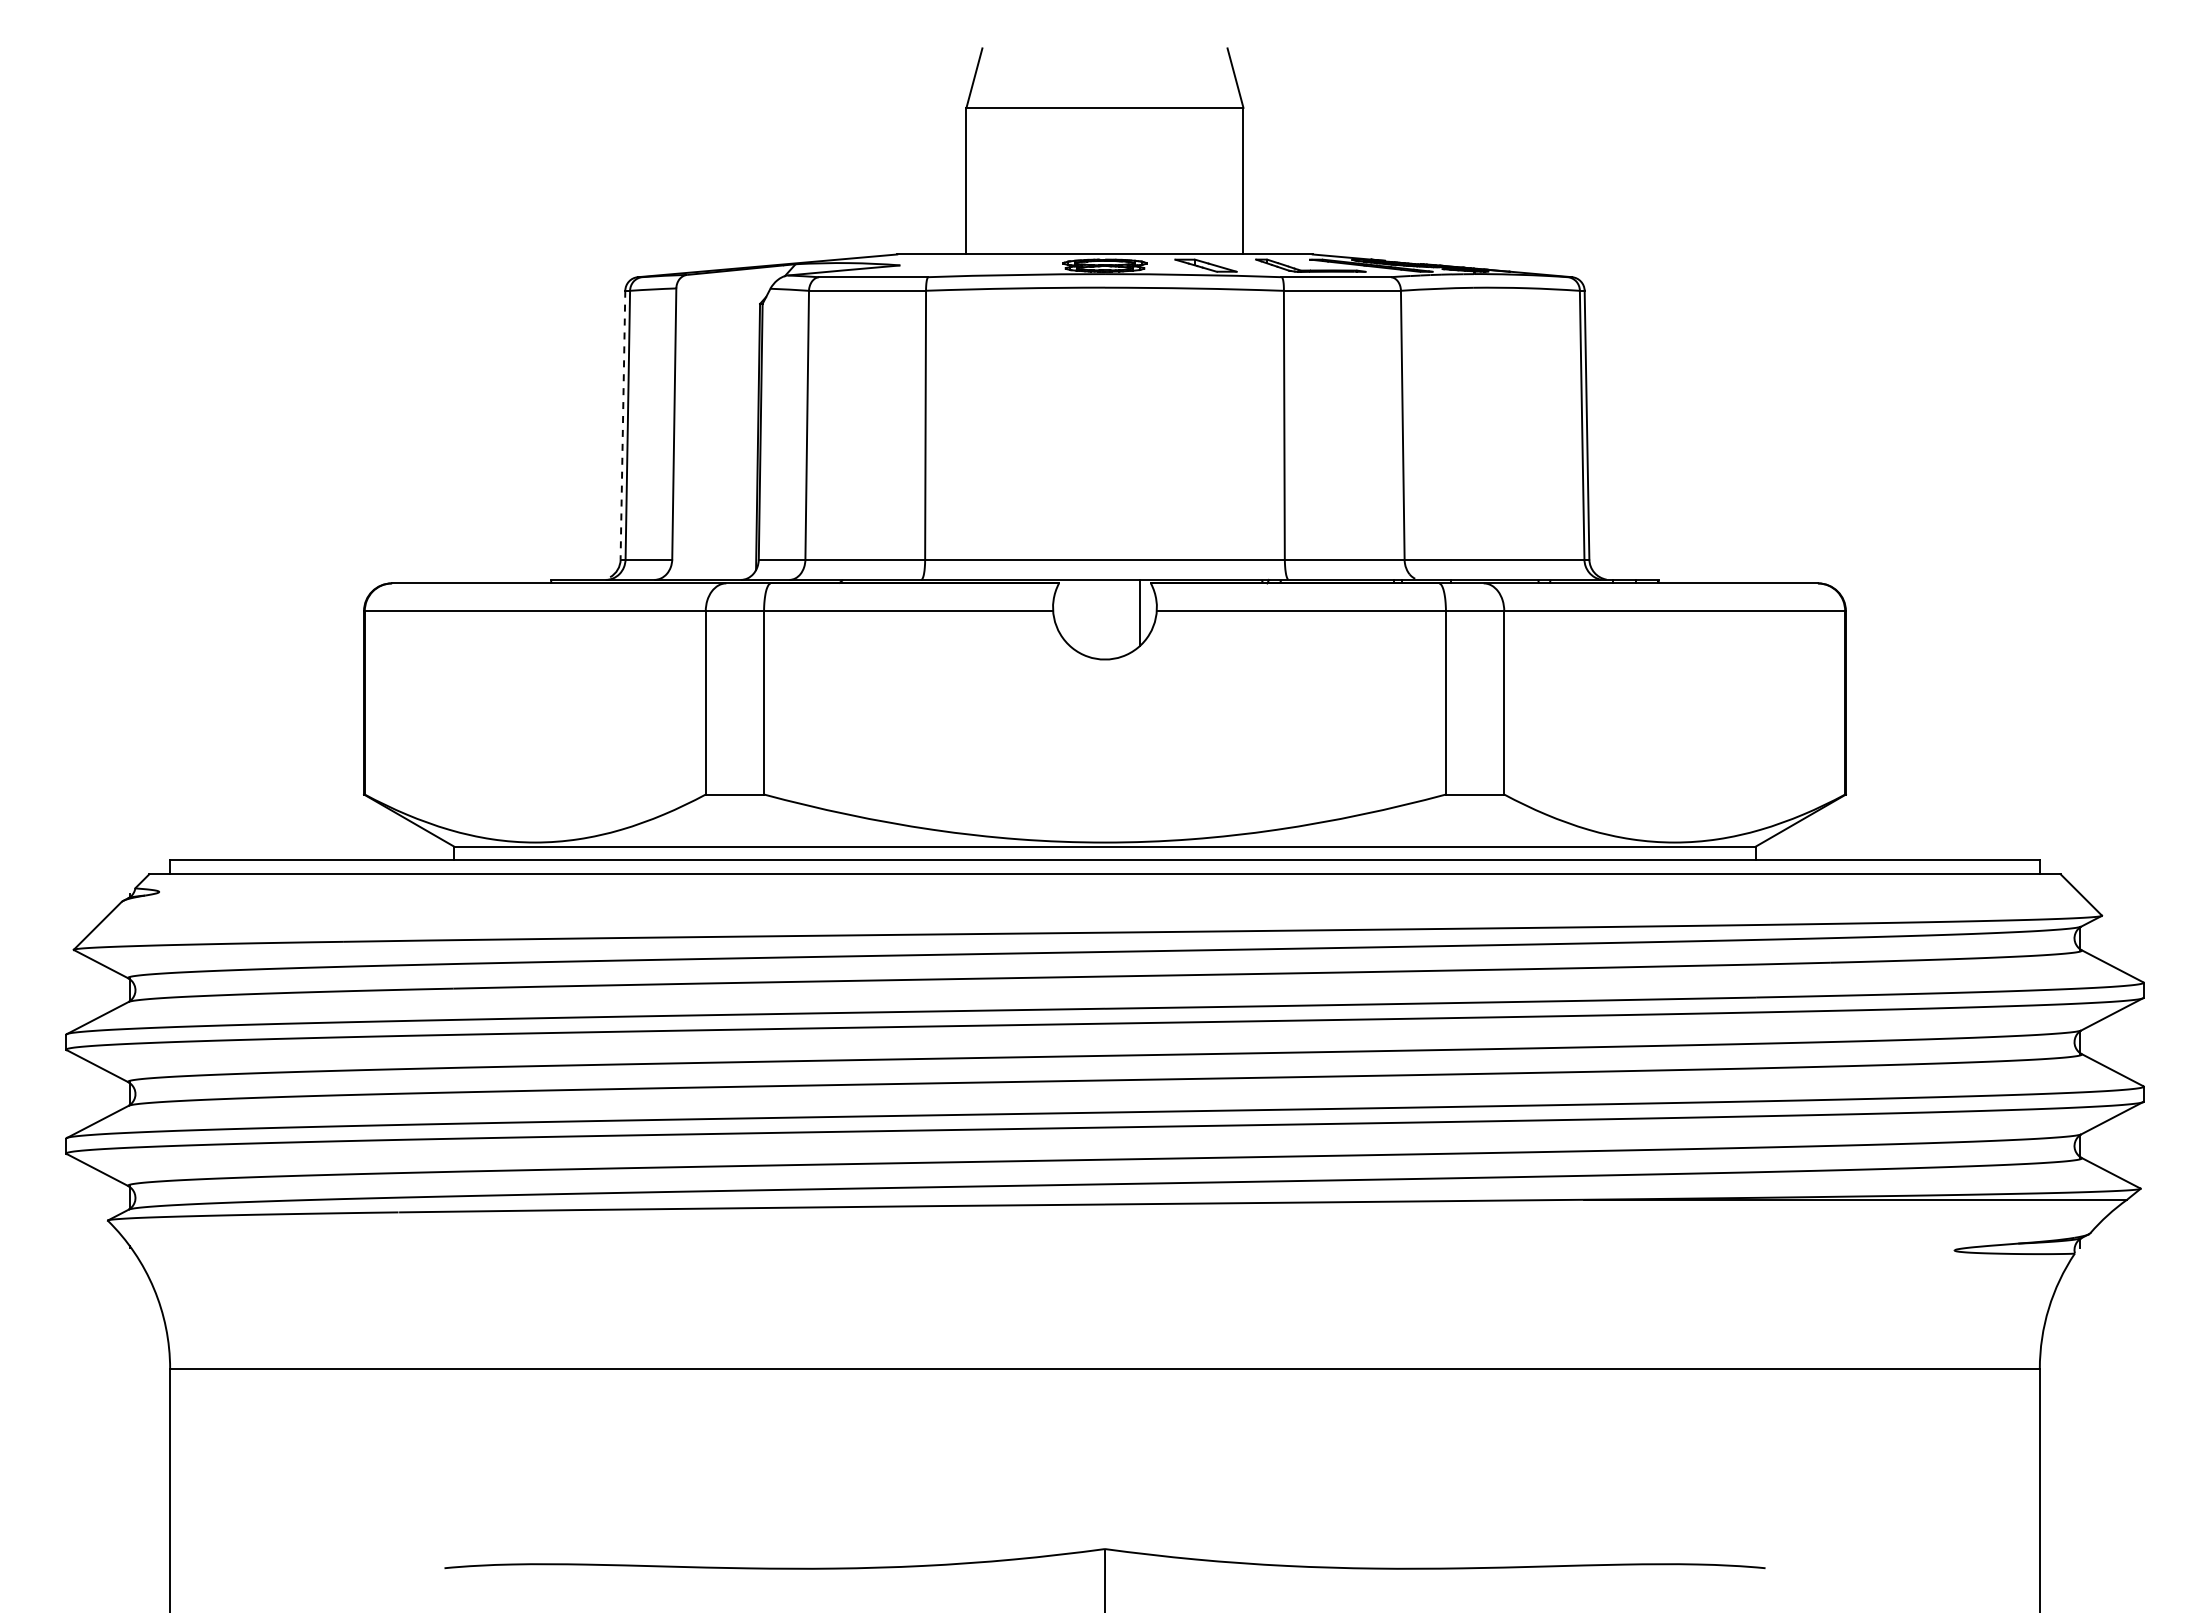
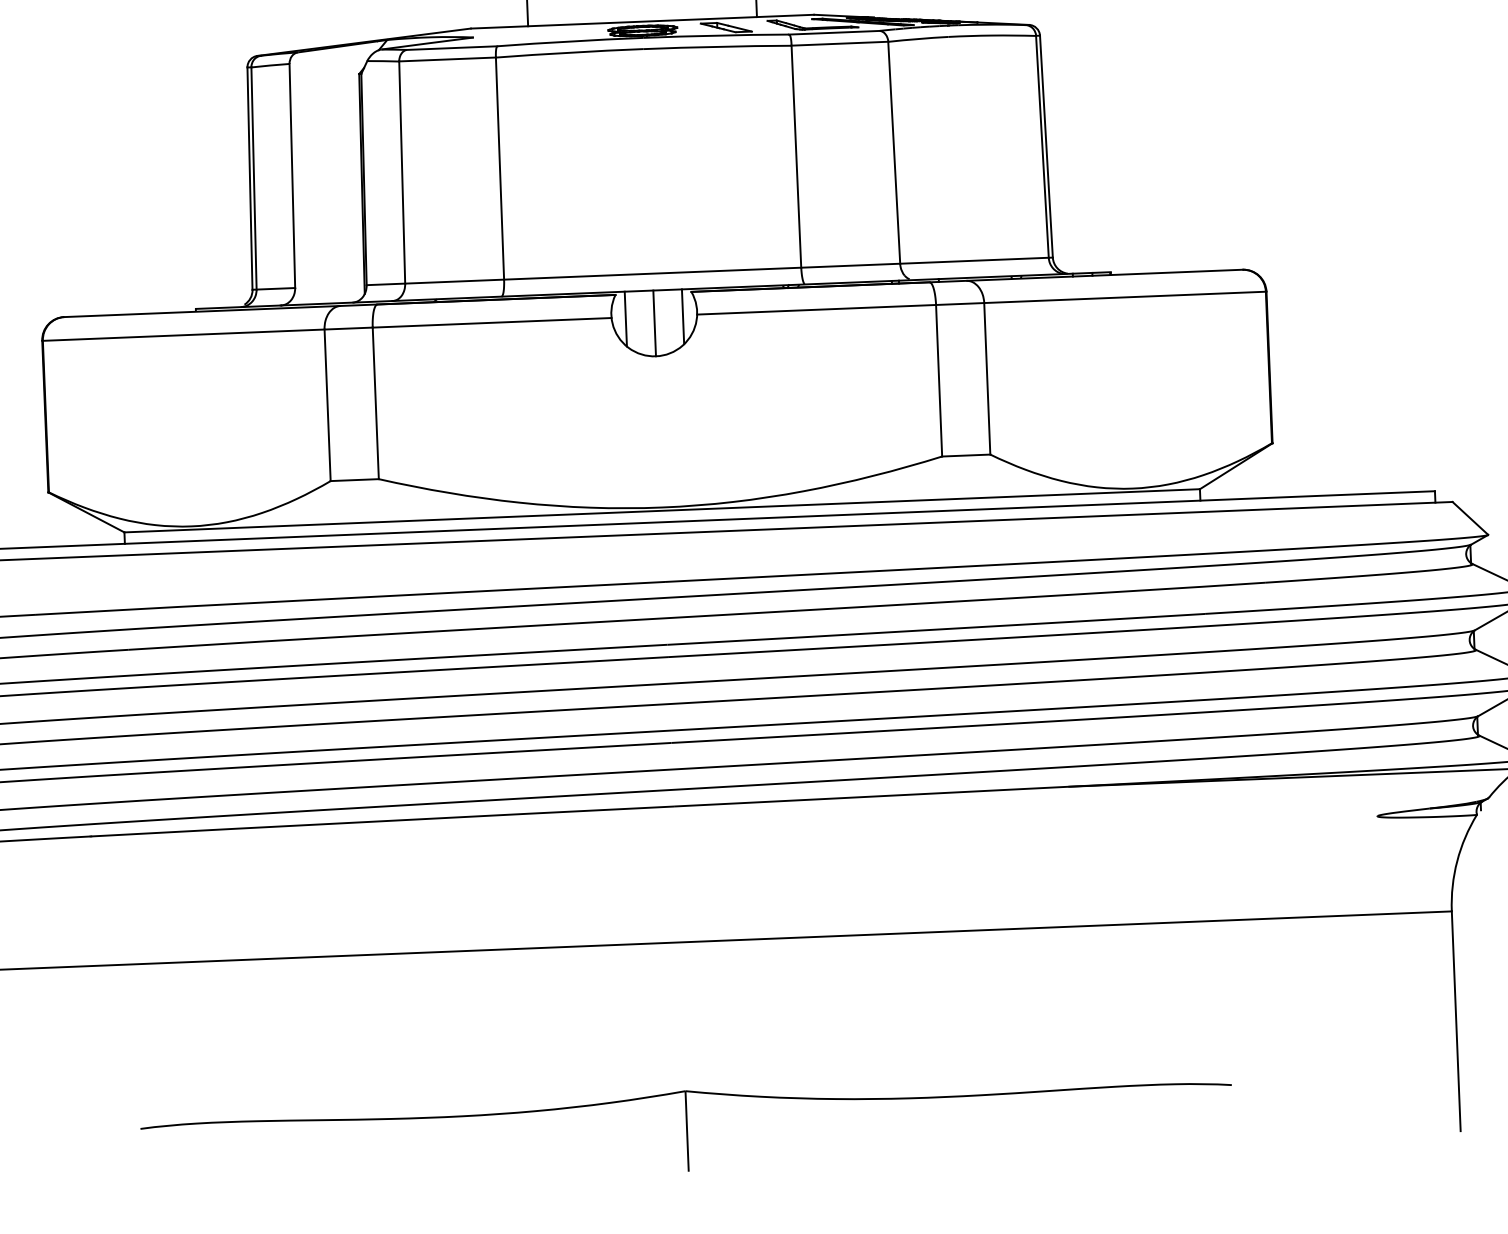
line: (622, 425) -> (249, 178), dashed -> solid
line: (1070, 612) -> (625, 318), added
line: (1104, 619) -> (654, 323), added

